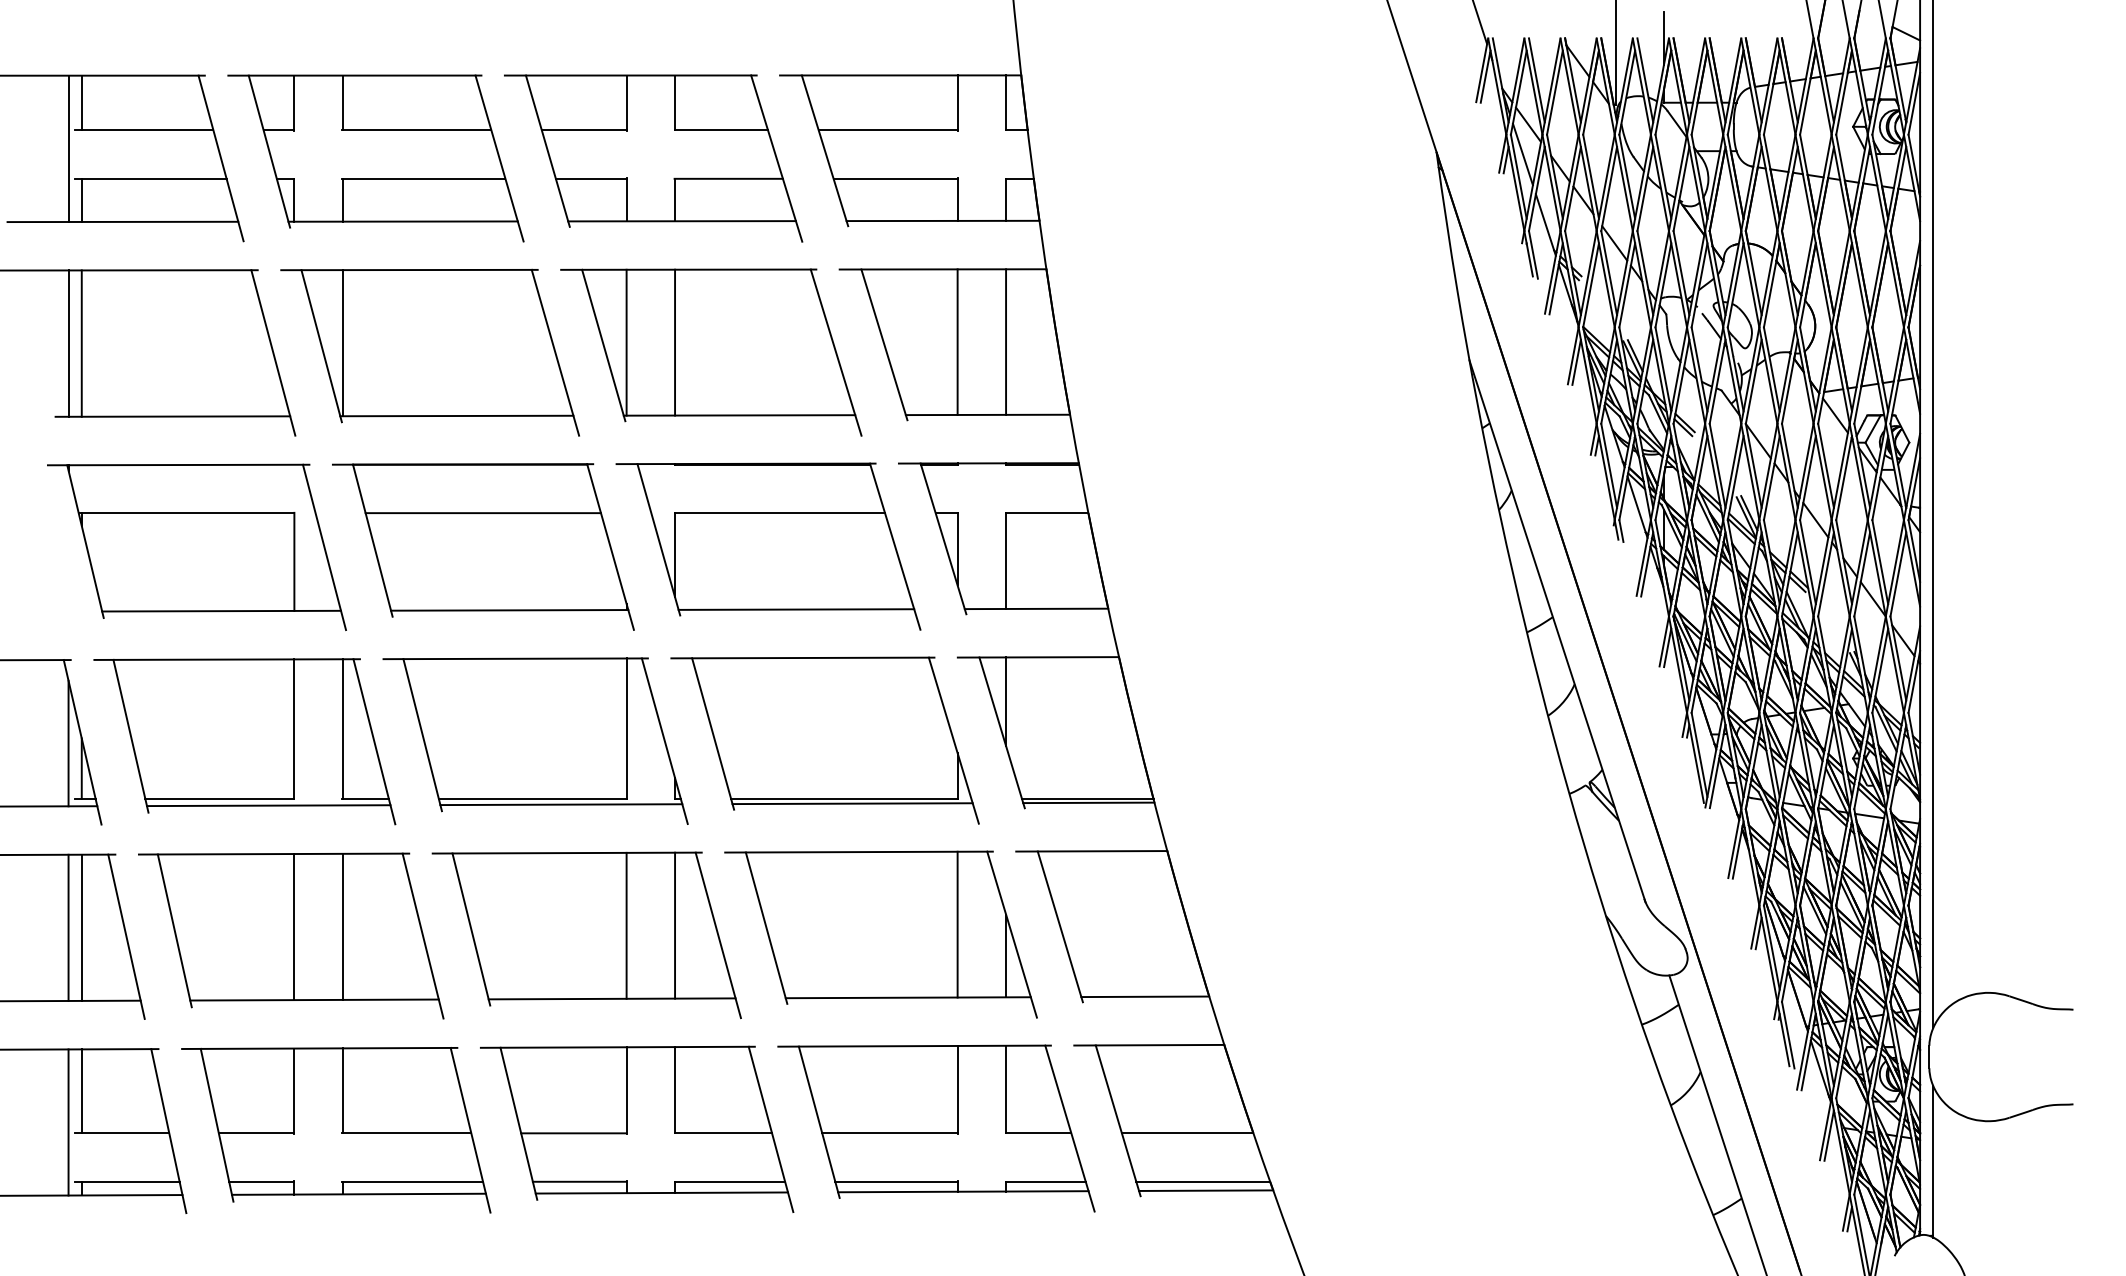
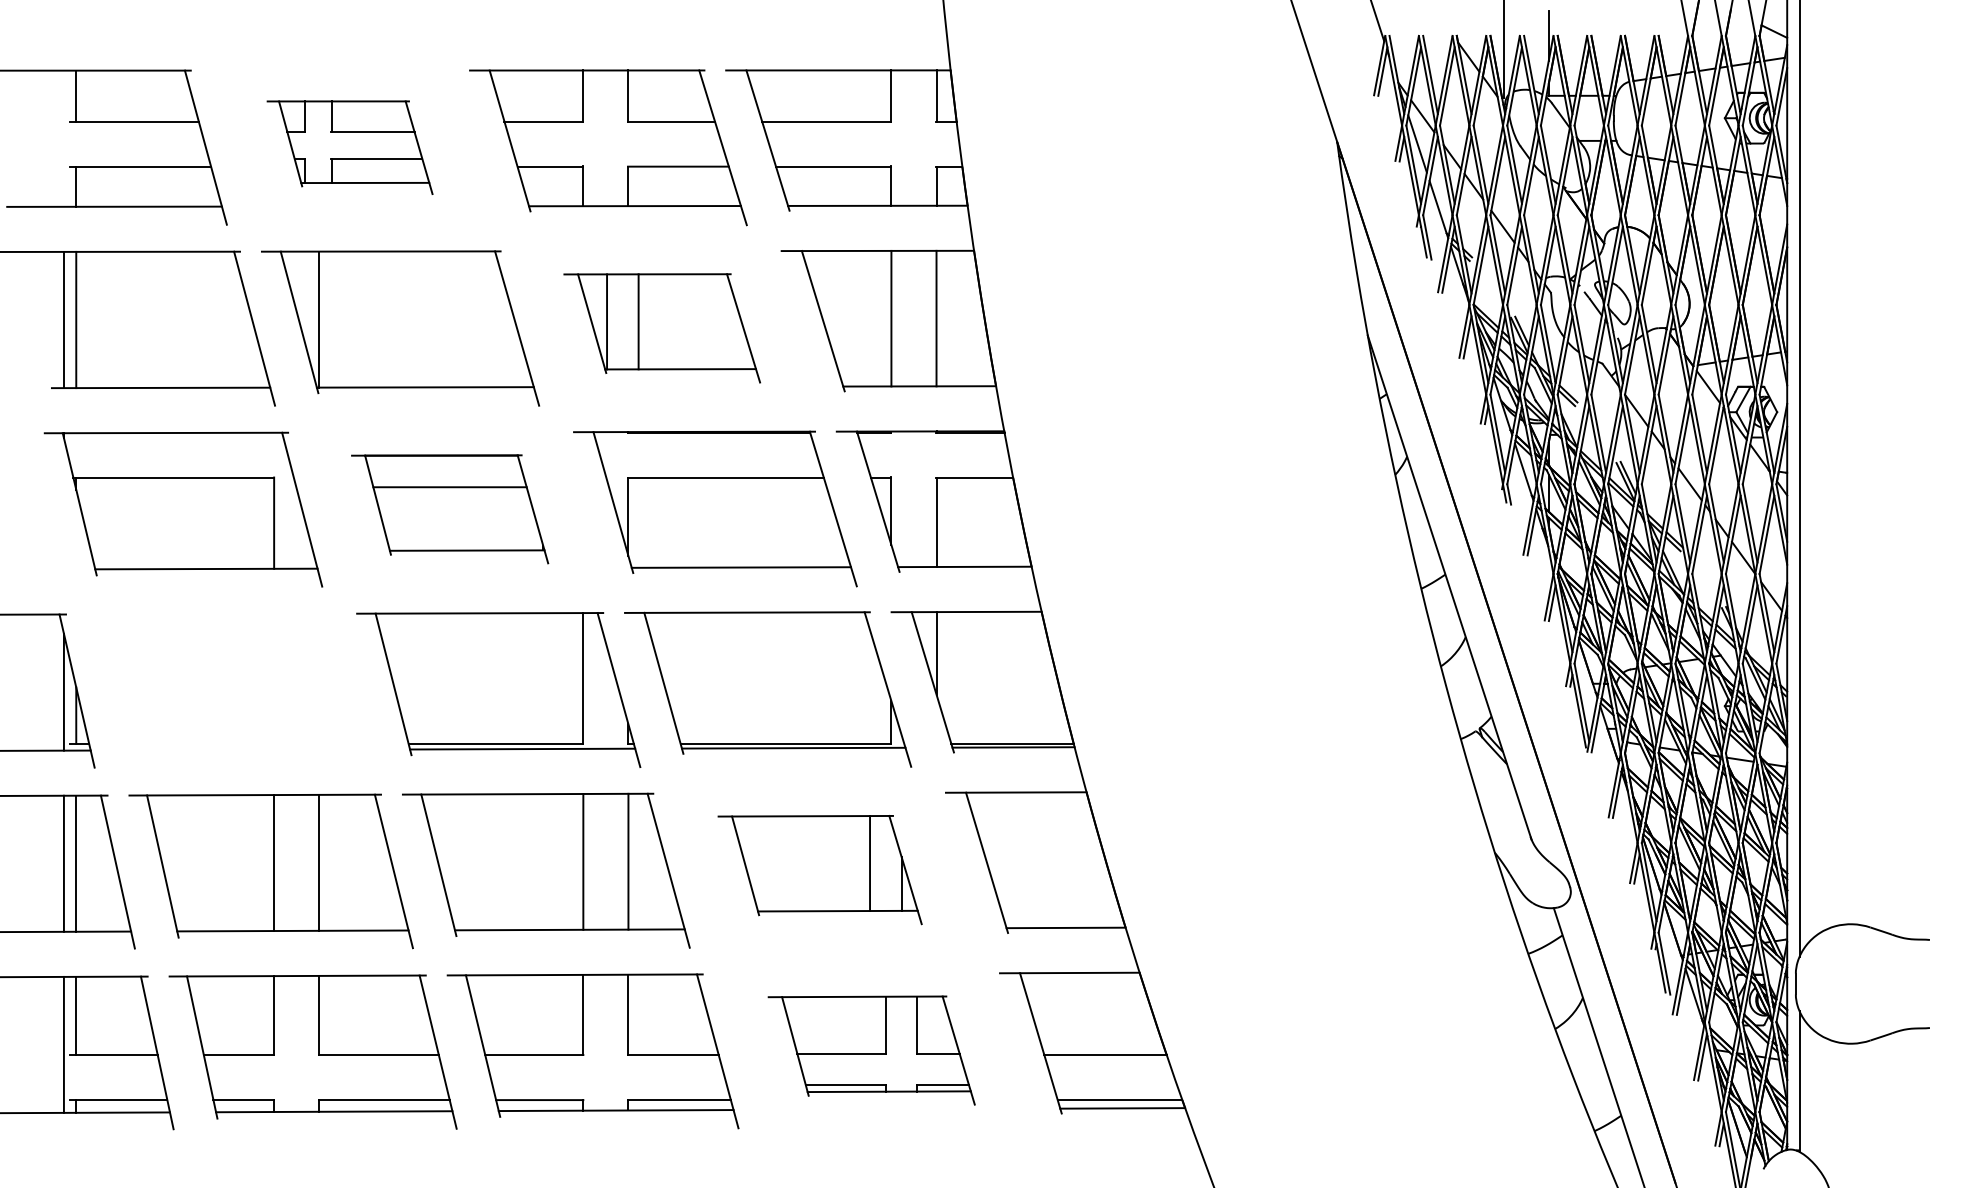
line: (68, 148) -> (63, 138), removed
part: (375, 158) -> (349, 147), size x0.6
part: (711, 352) -> (662, 328), size x0.7
part: (483, 546) -> (450, 508), size x0.7
part: (244, 741) -> (227, 690), removed
part: (880, 934) -> (819, 869), size x0.7
part: (936, 1128) -> (871, 1050), size x0.7

